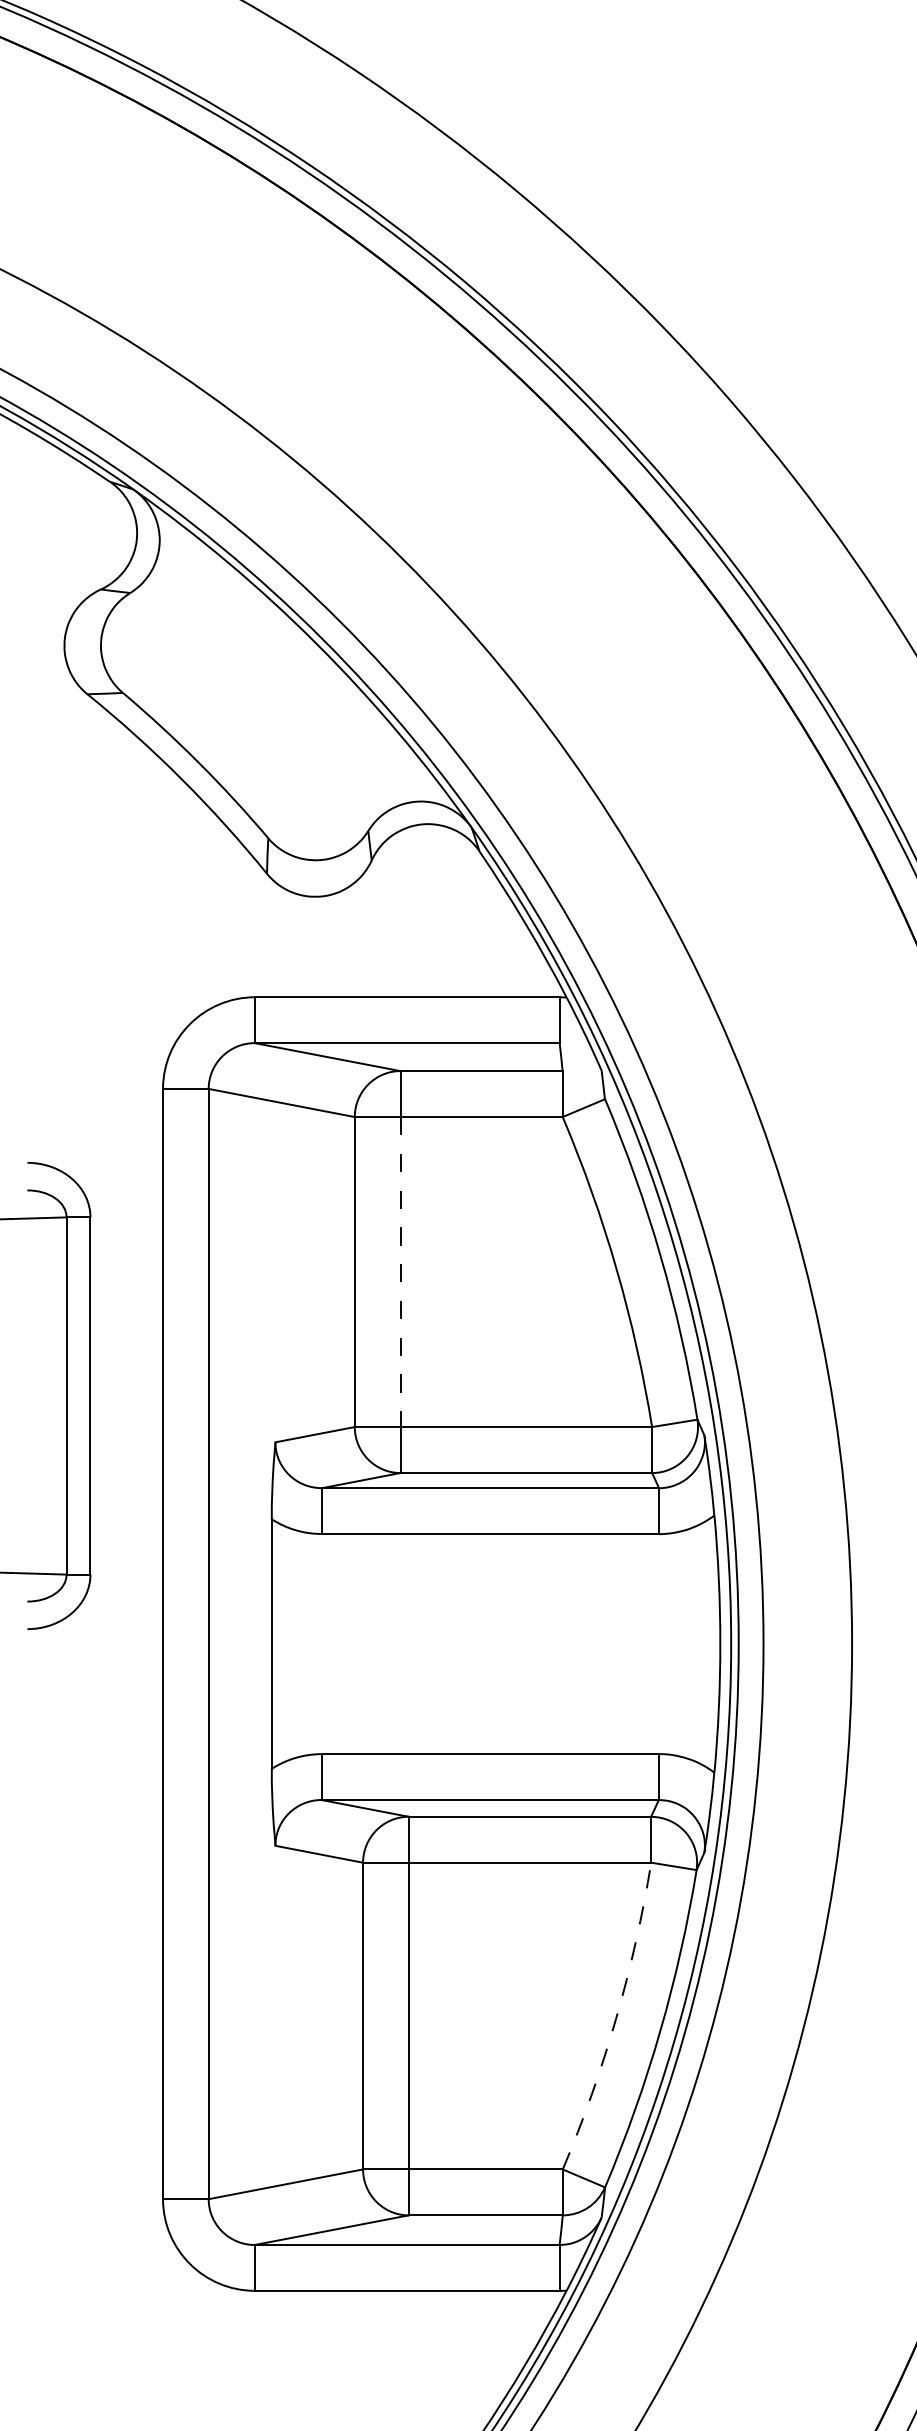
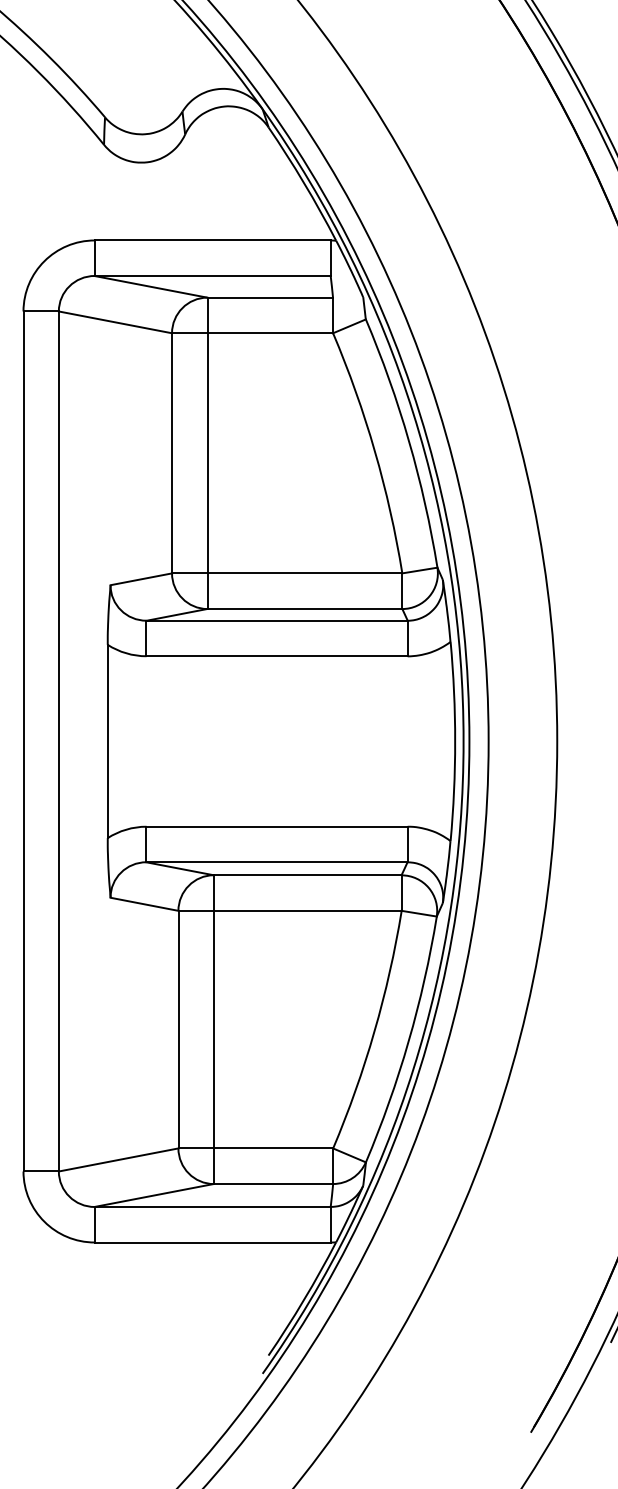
line: (400, 1272) -> (207, 453), dashed -> solid
arc: (616, 2018) -> (374, 1031), dashed -> solid

